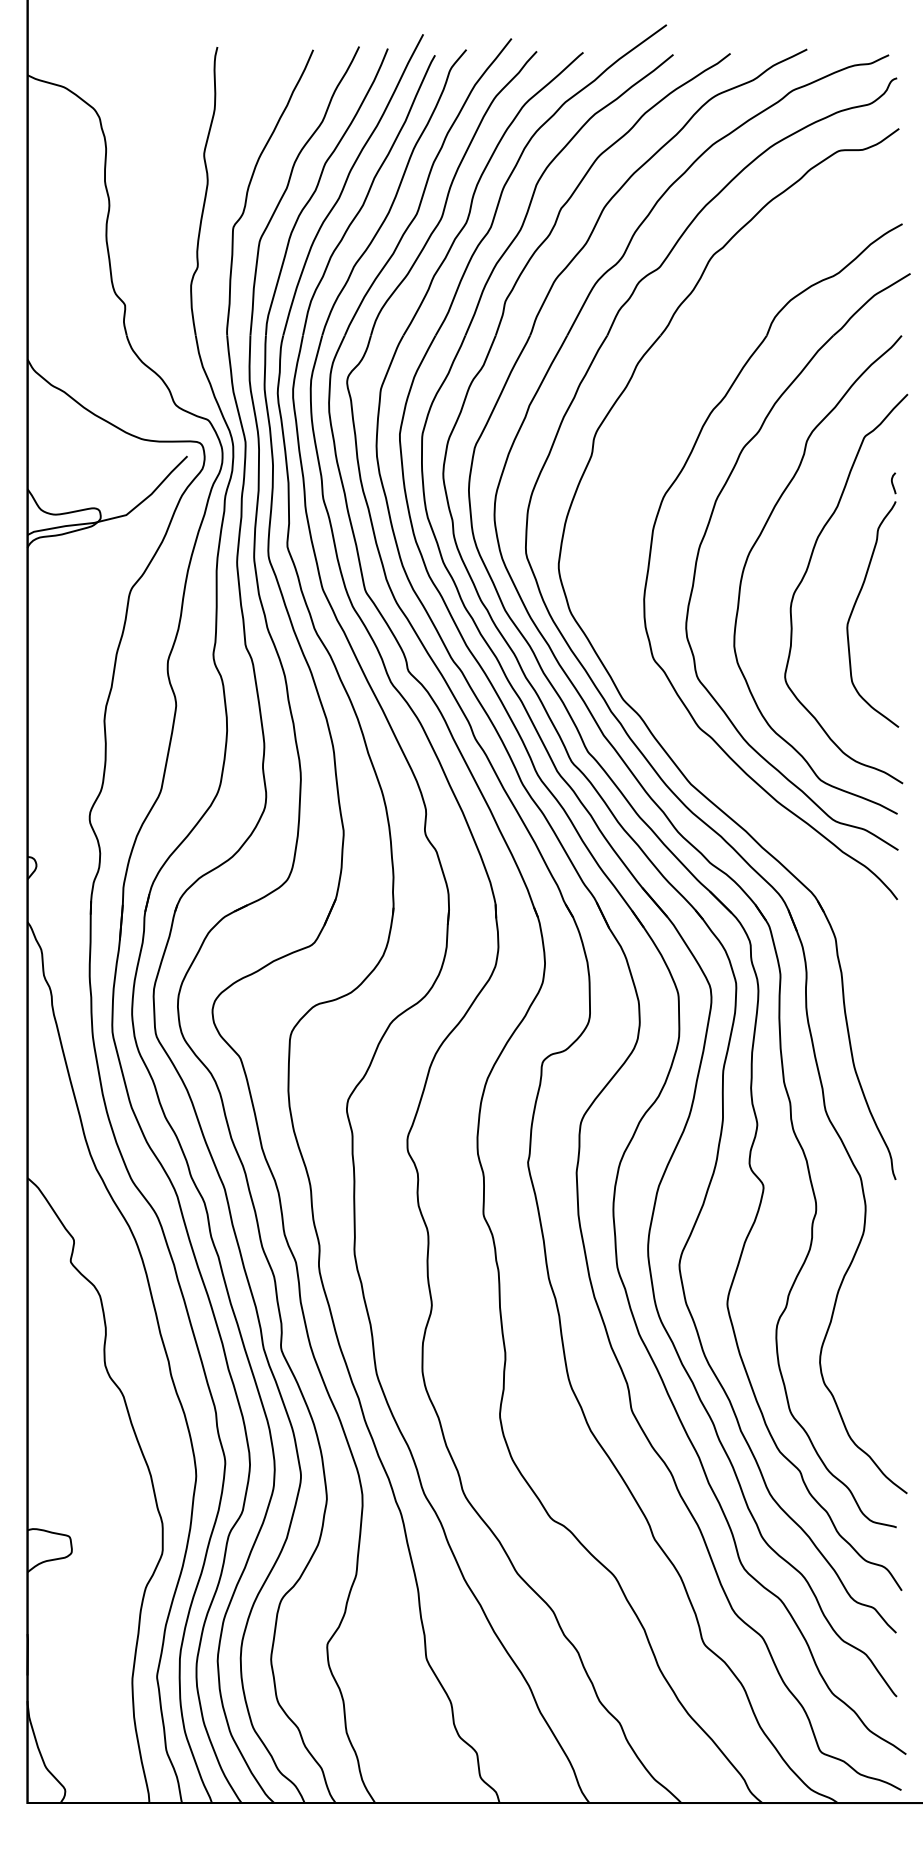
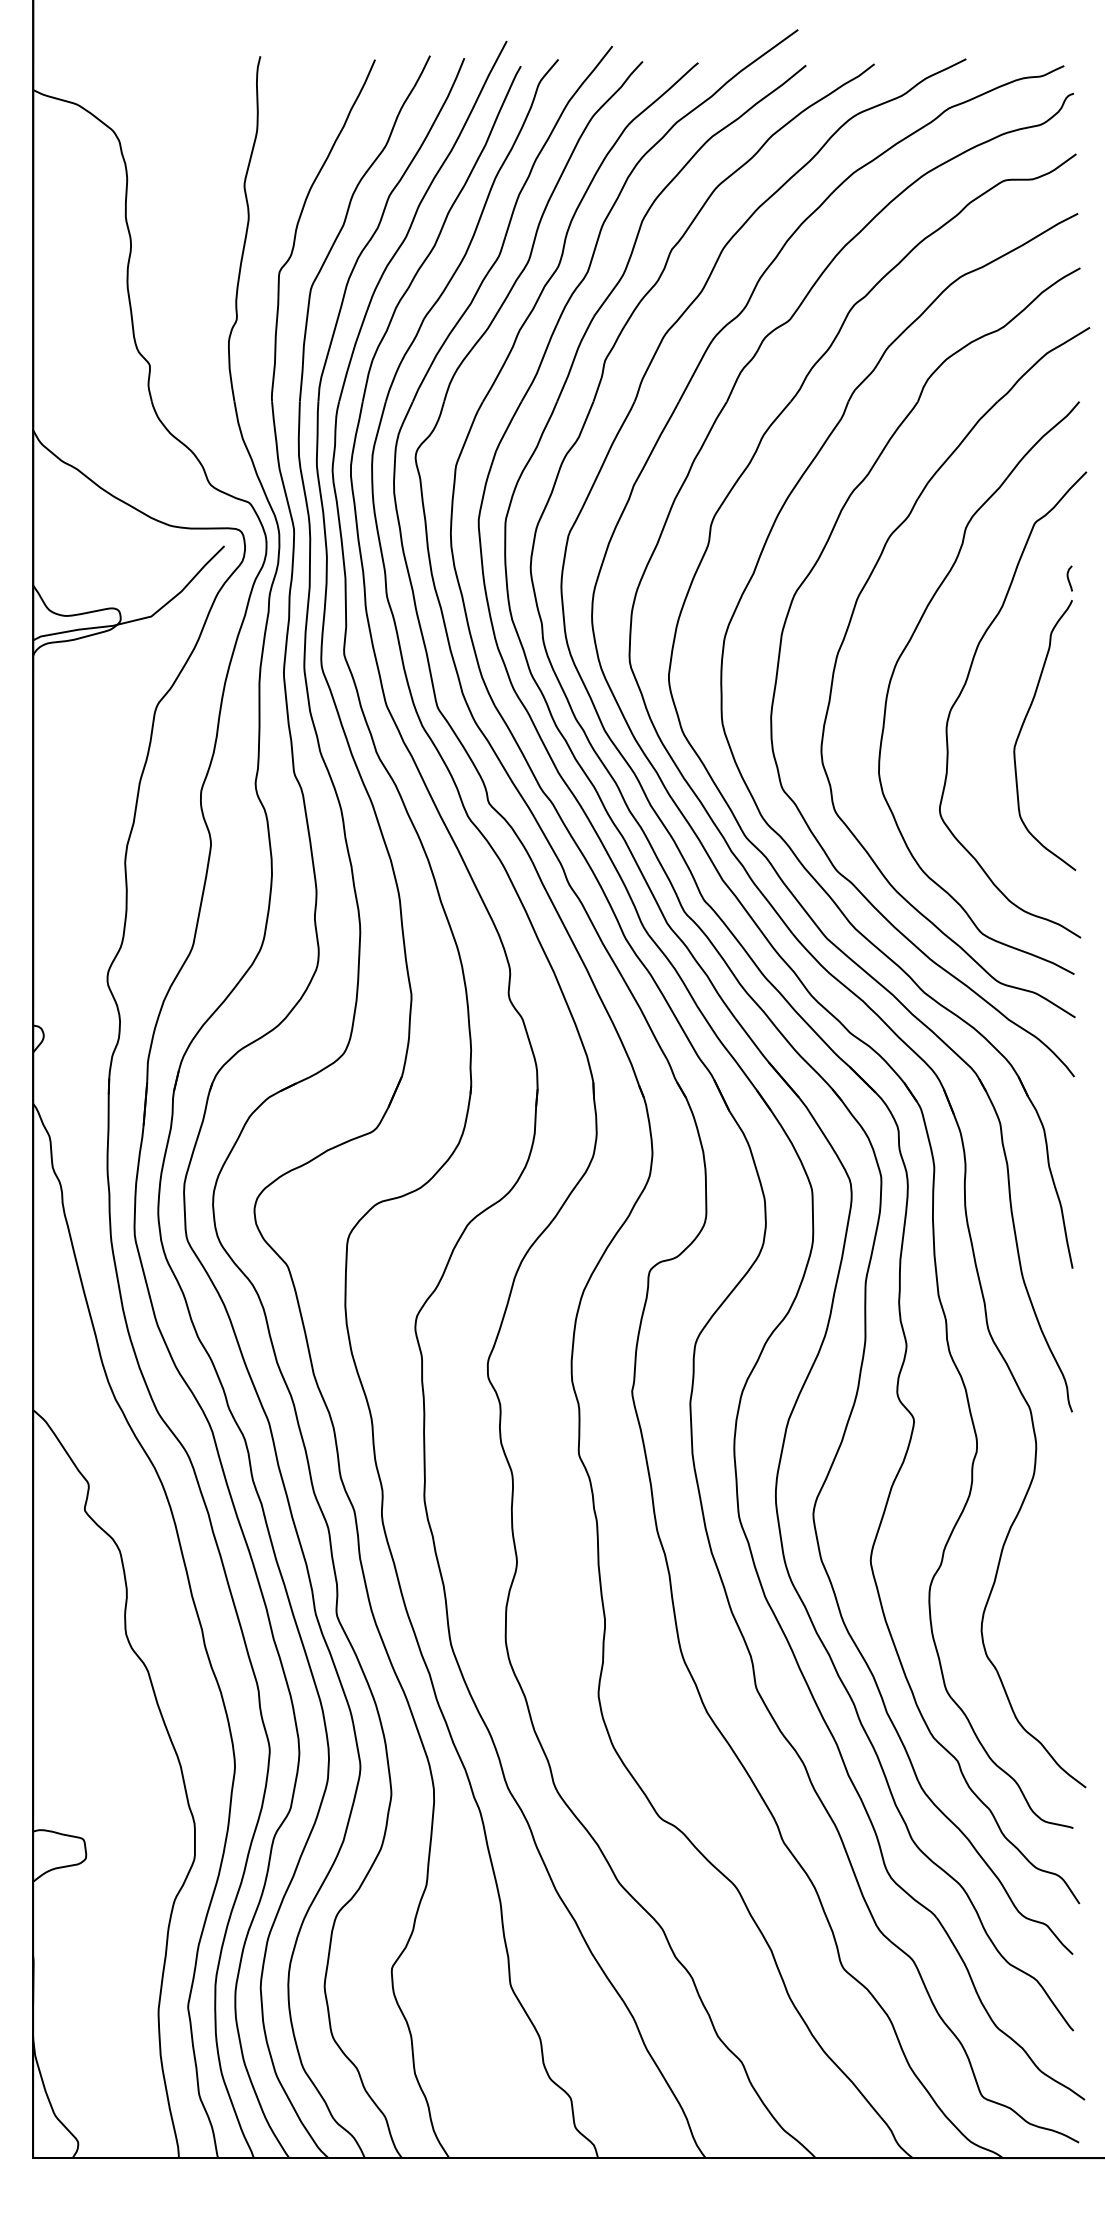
part: (656, 702) -> (785, 840), added

